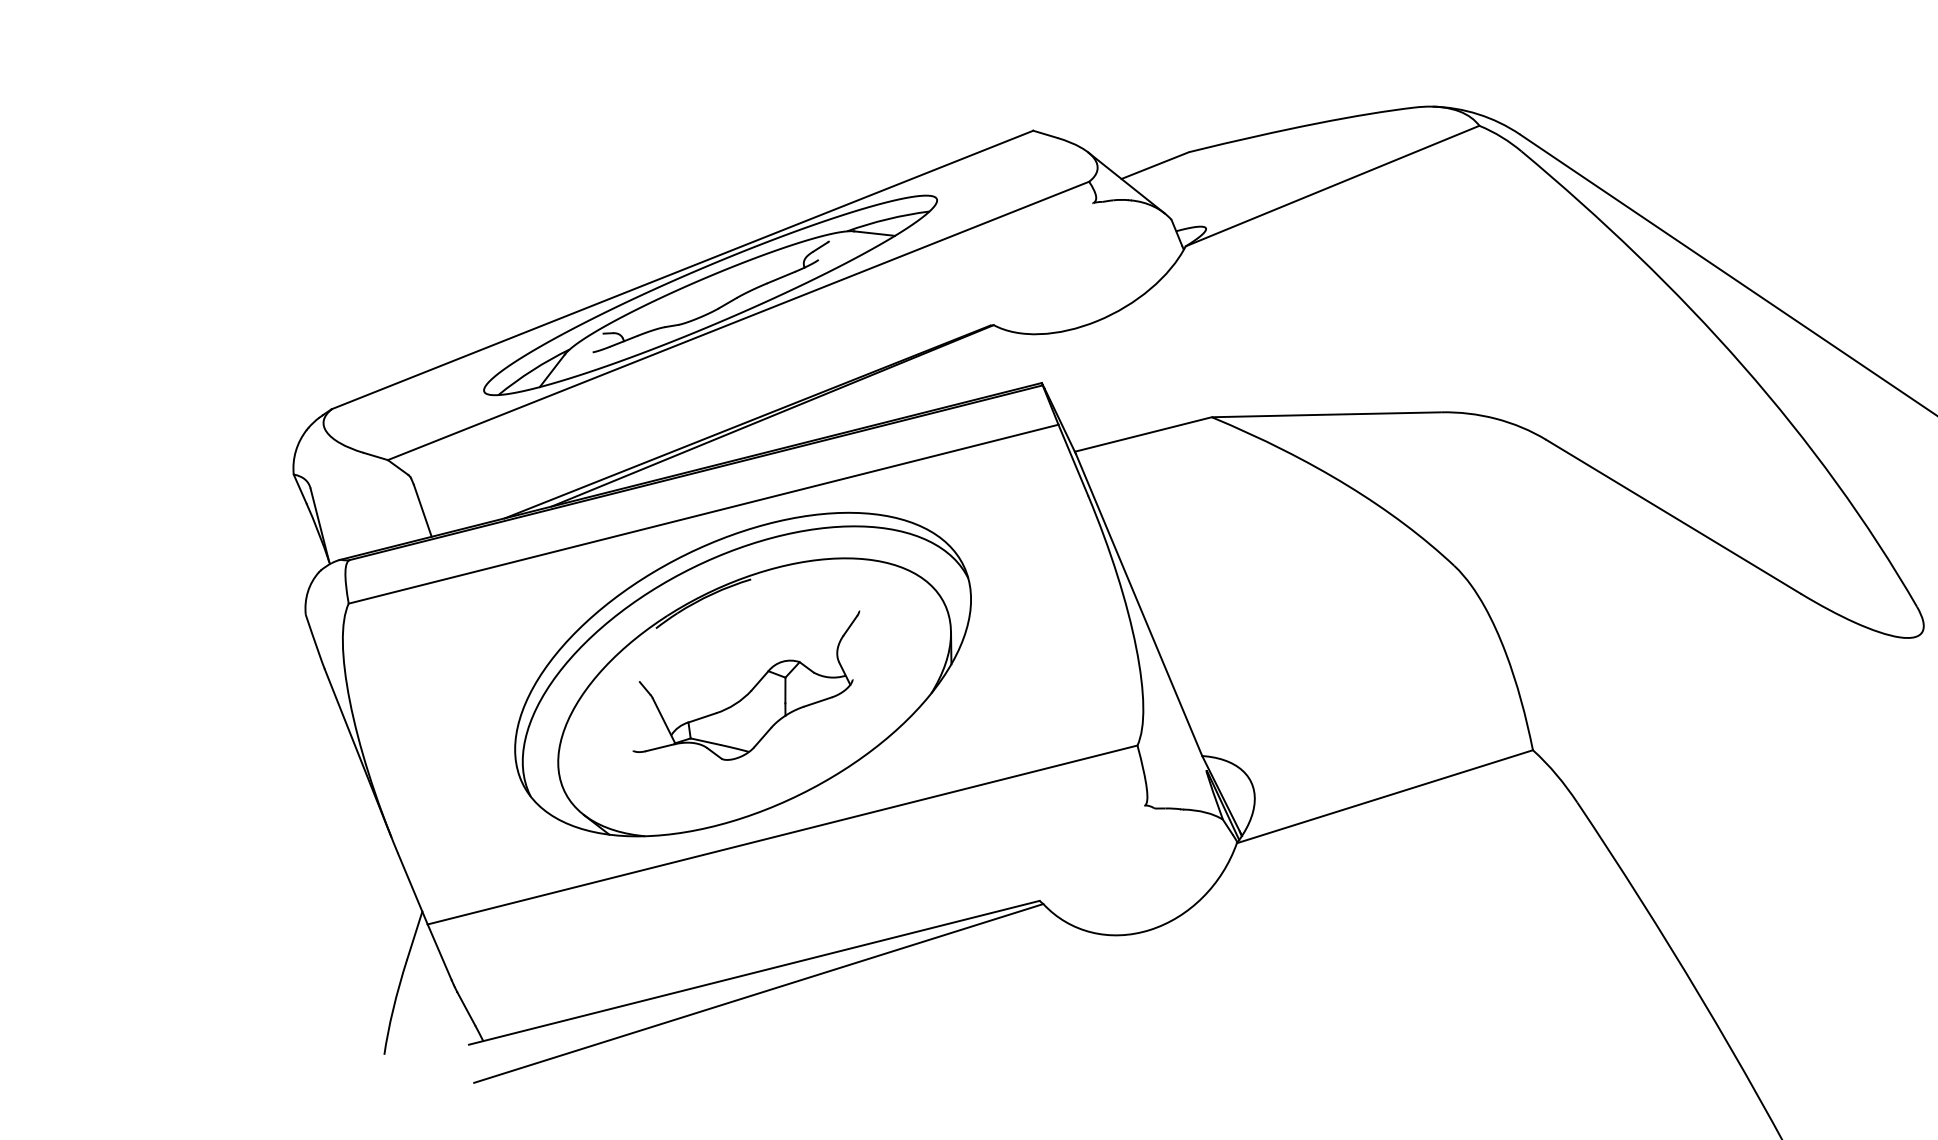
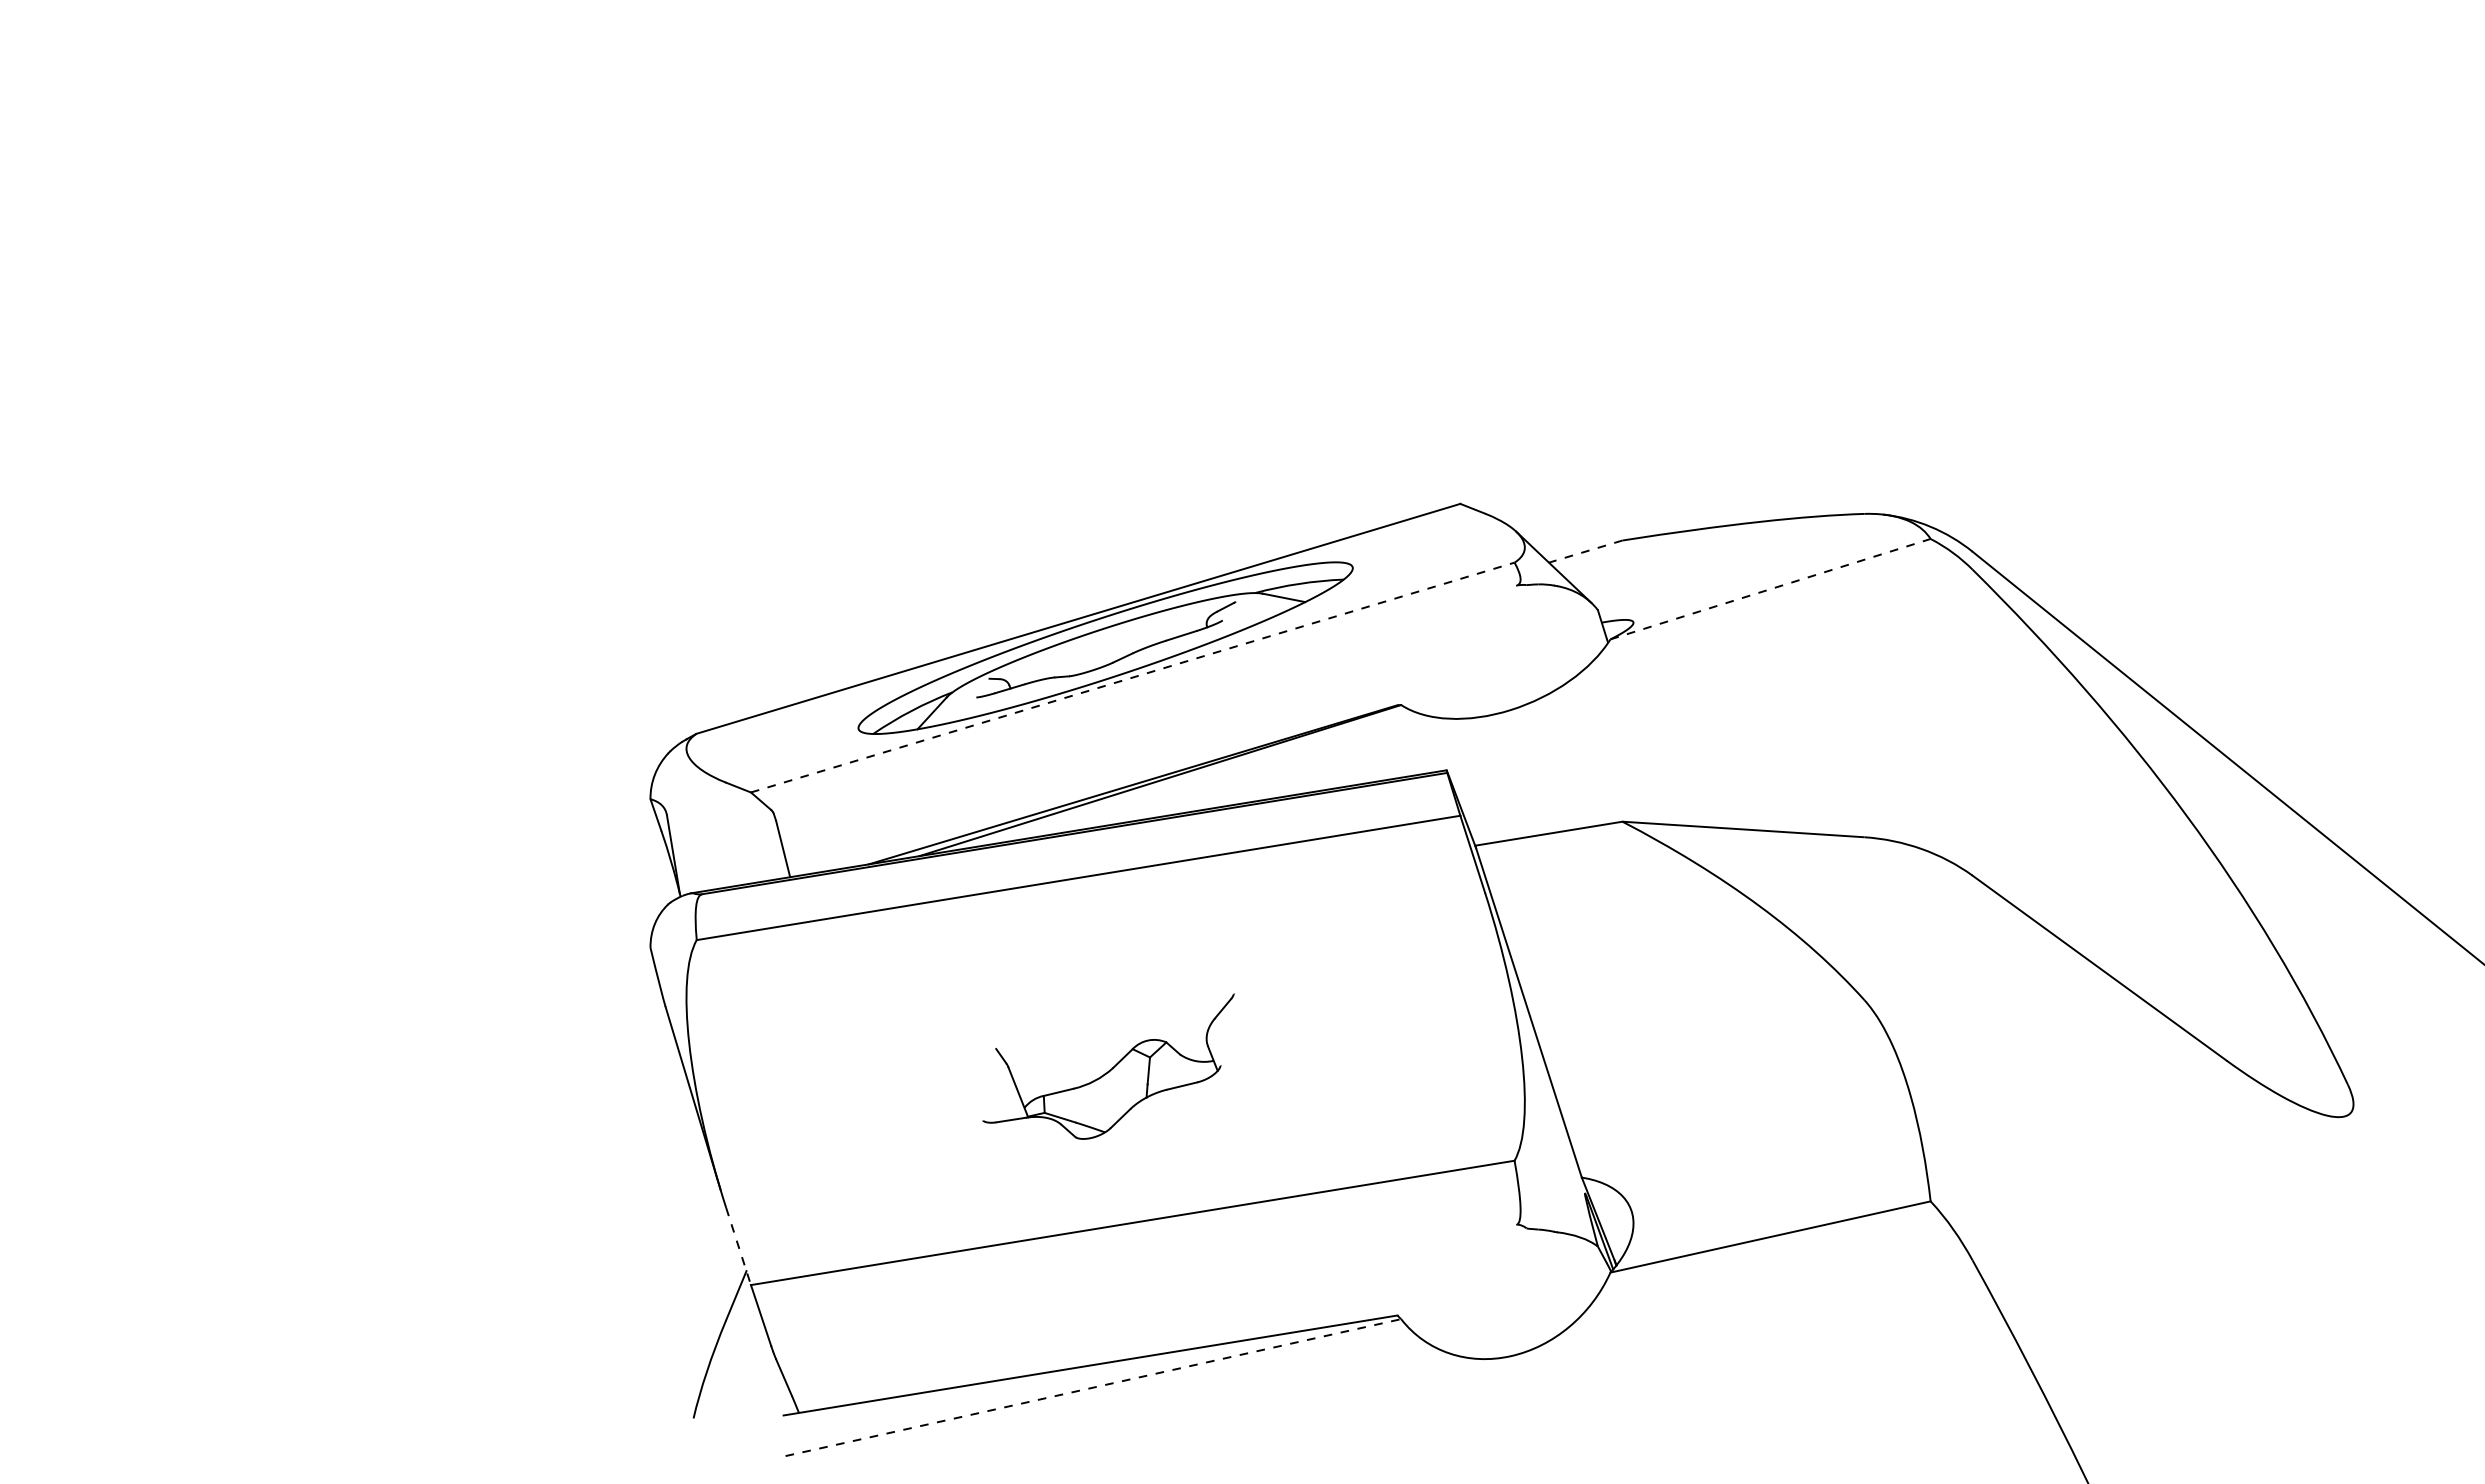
line: (1155, 165) -> (1585, 551), solid -> dashed
line: (1332, 186) -> (1770, 589), solid -> dashed
line: (738, 320) -> (1132, 677), solid -> dashed
part: (742, 674) -> (1105, 1050), removed
line: (412, 889) -> (738, 1246), solid -> dashed
line: (758, 993) -> (1093, 1387), solid -> dashed

